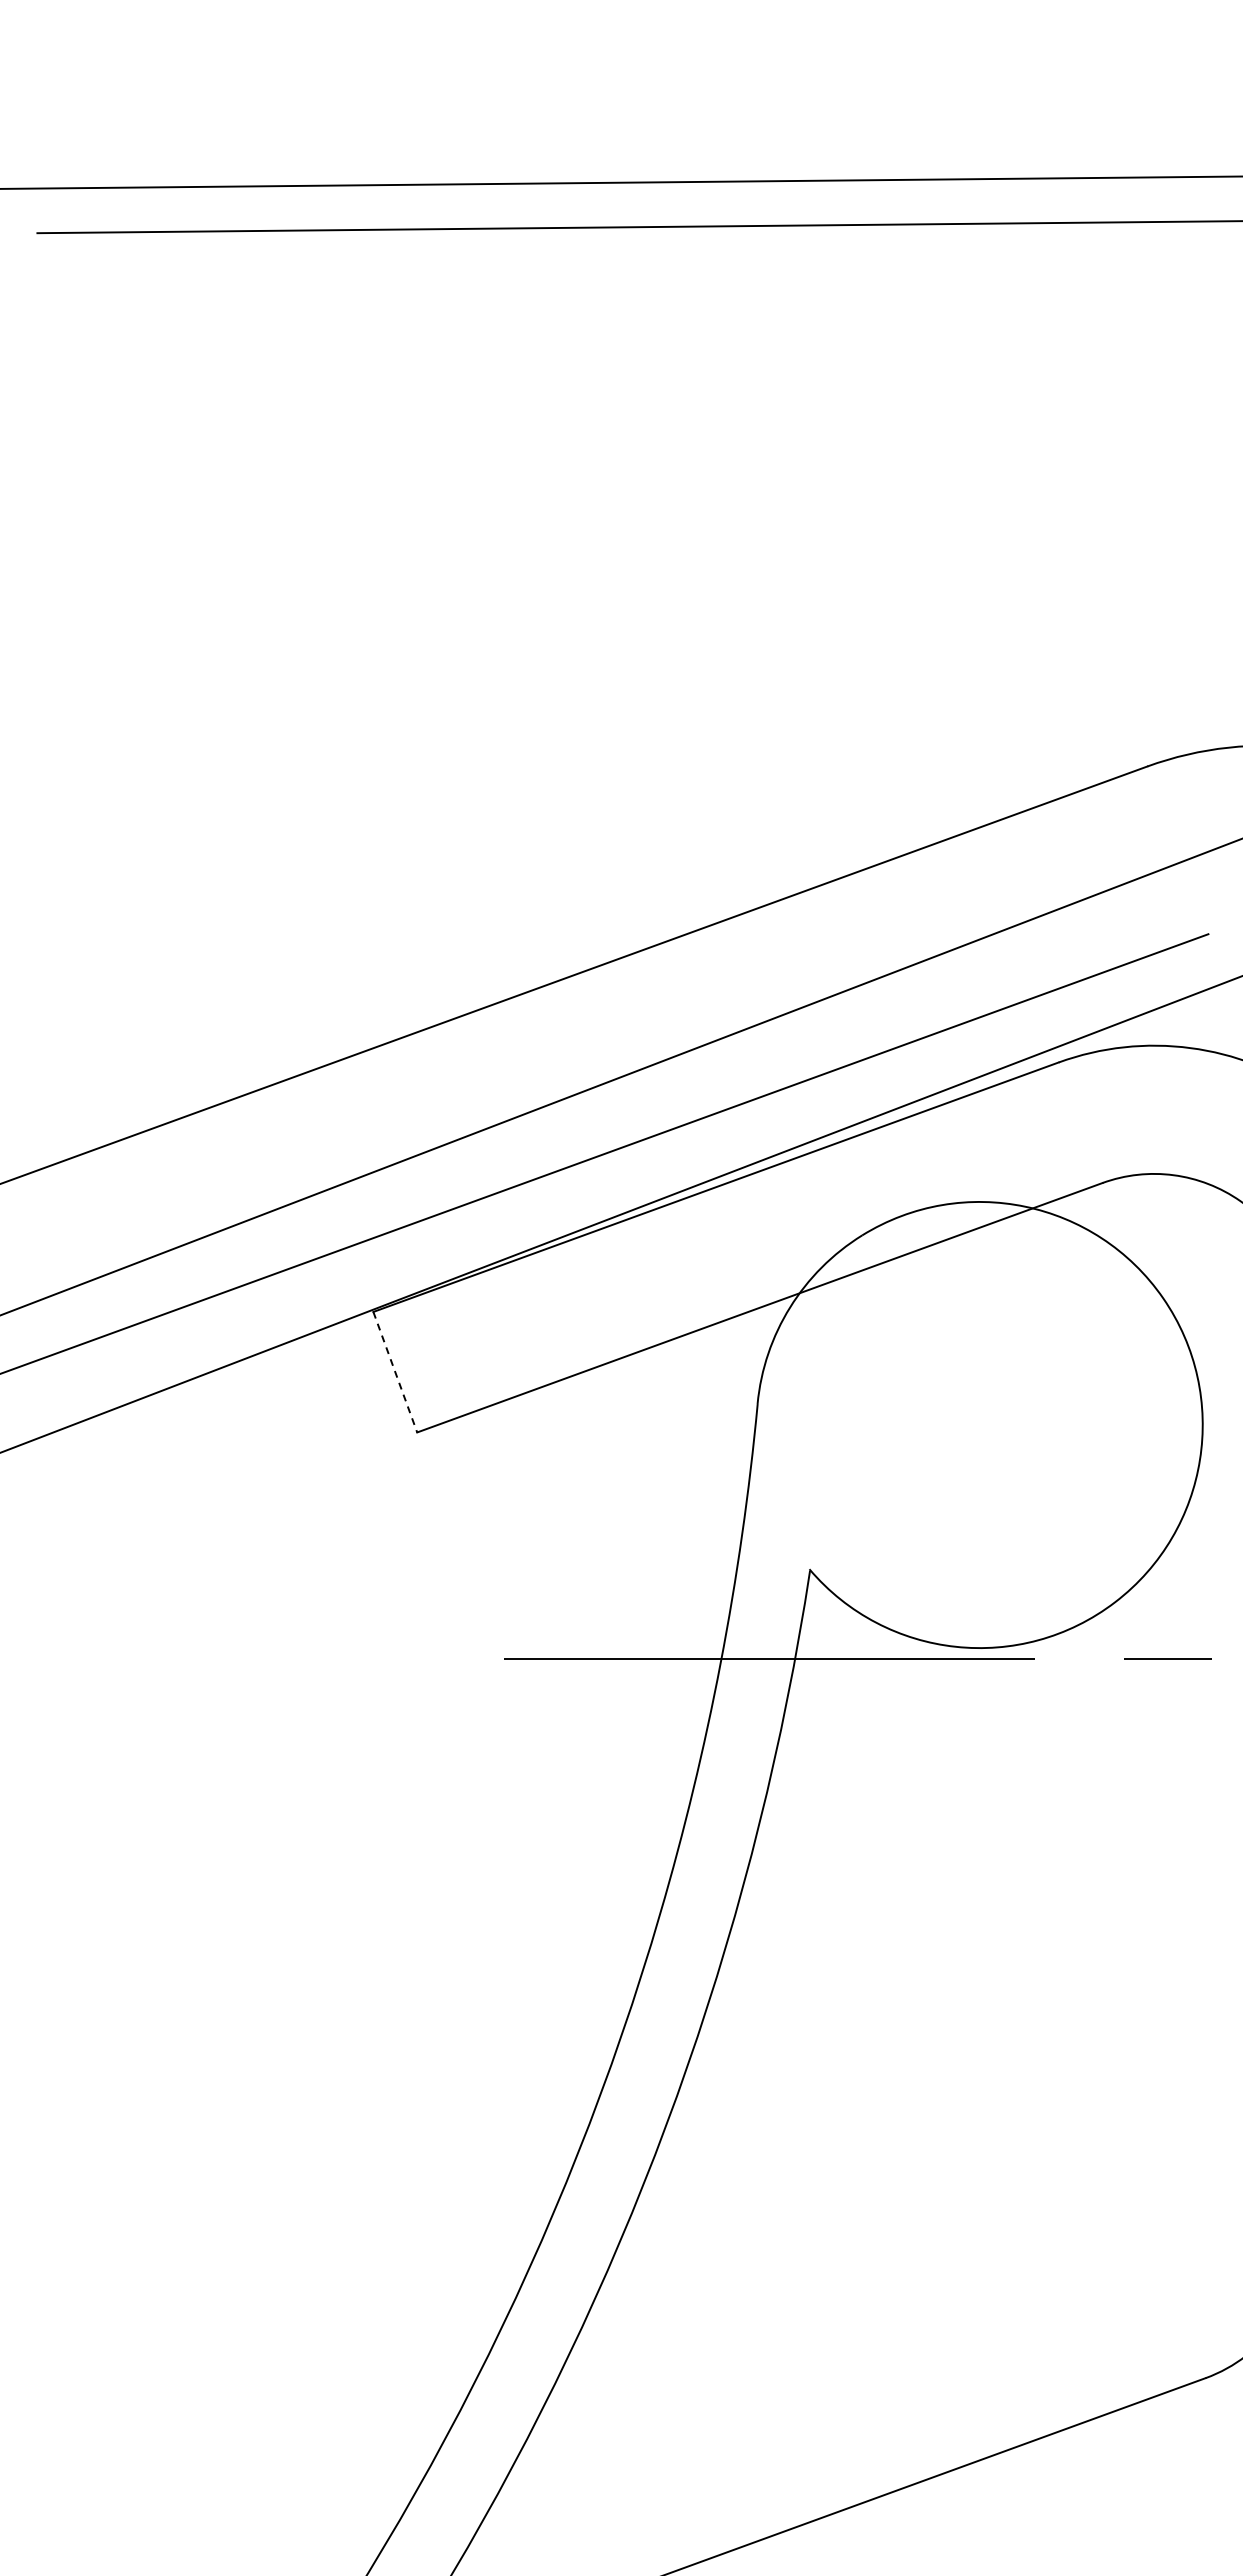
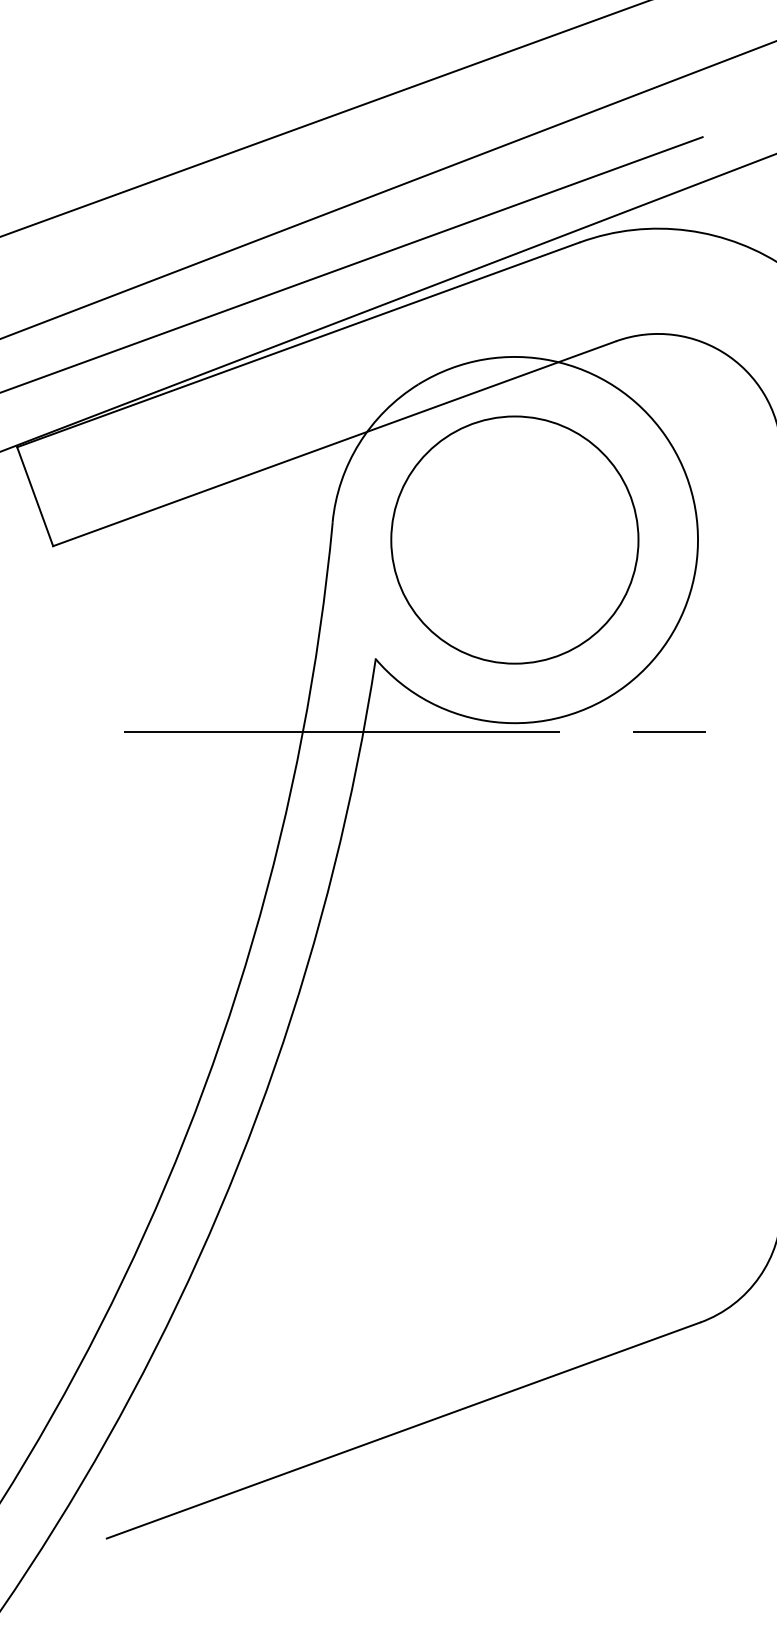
line: (395, 1372) -> (35, 496), dashed -> solid
circle: (979, 1424) -> (514, 539), added

